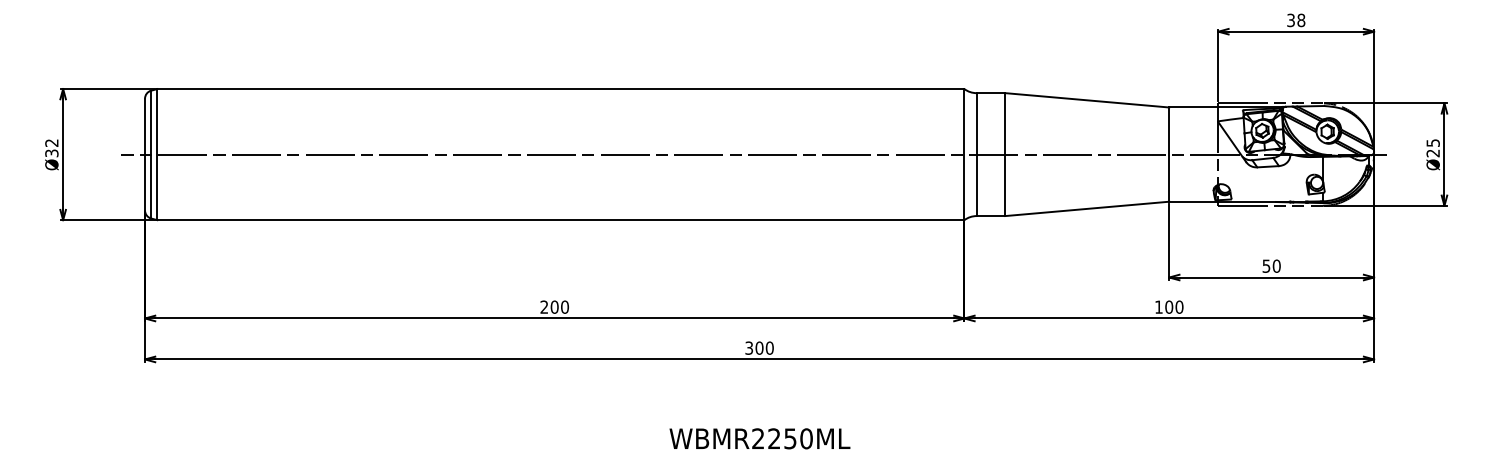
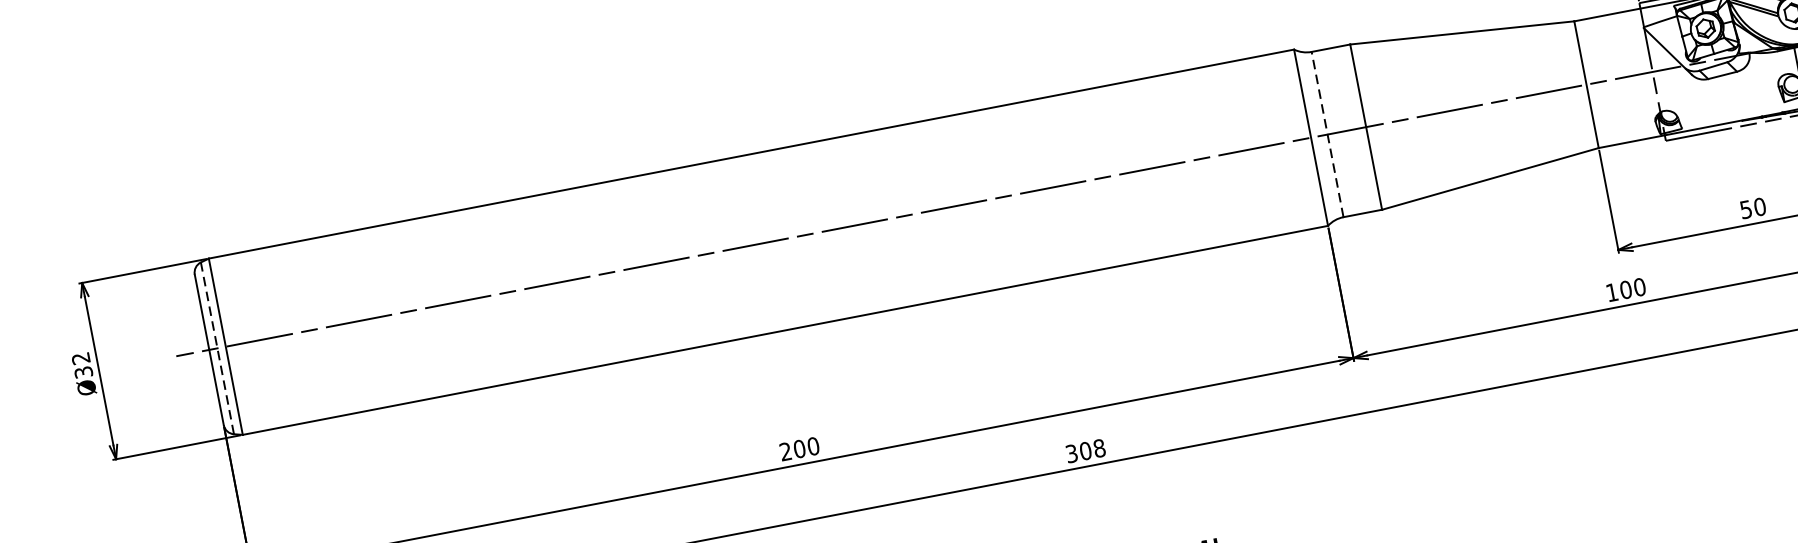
line: (151, 154) -> (217, 348), solid -> dashed
line: (976, 154) -> (1327, 134), solid -> dashed
text: (769, 347) -> (1098, 447), 300 -> 308

